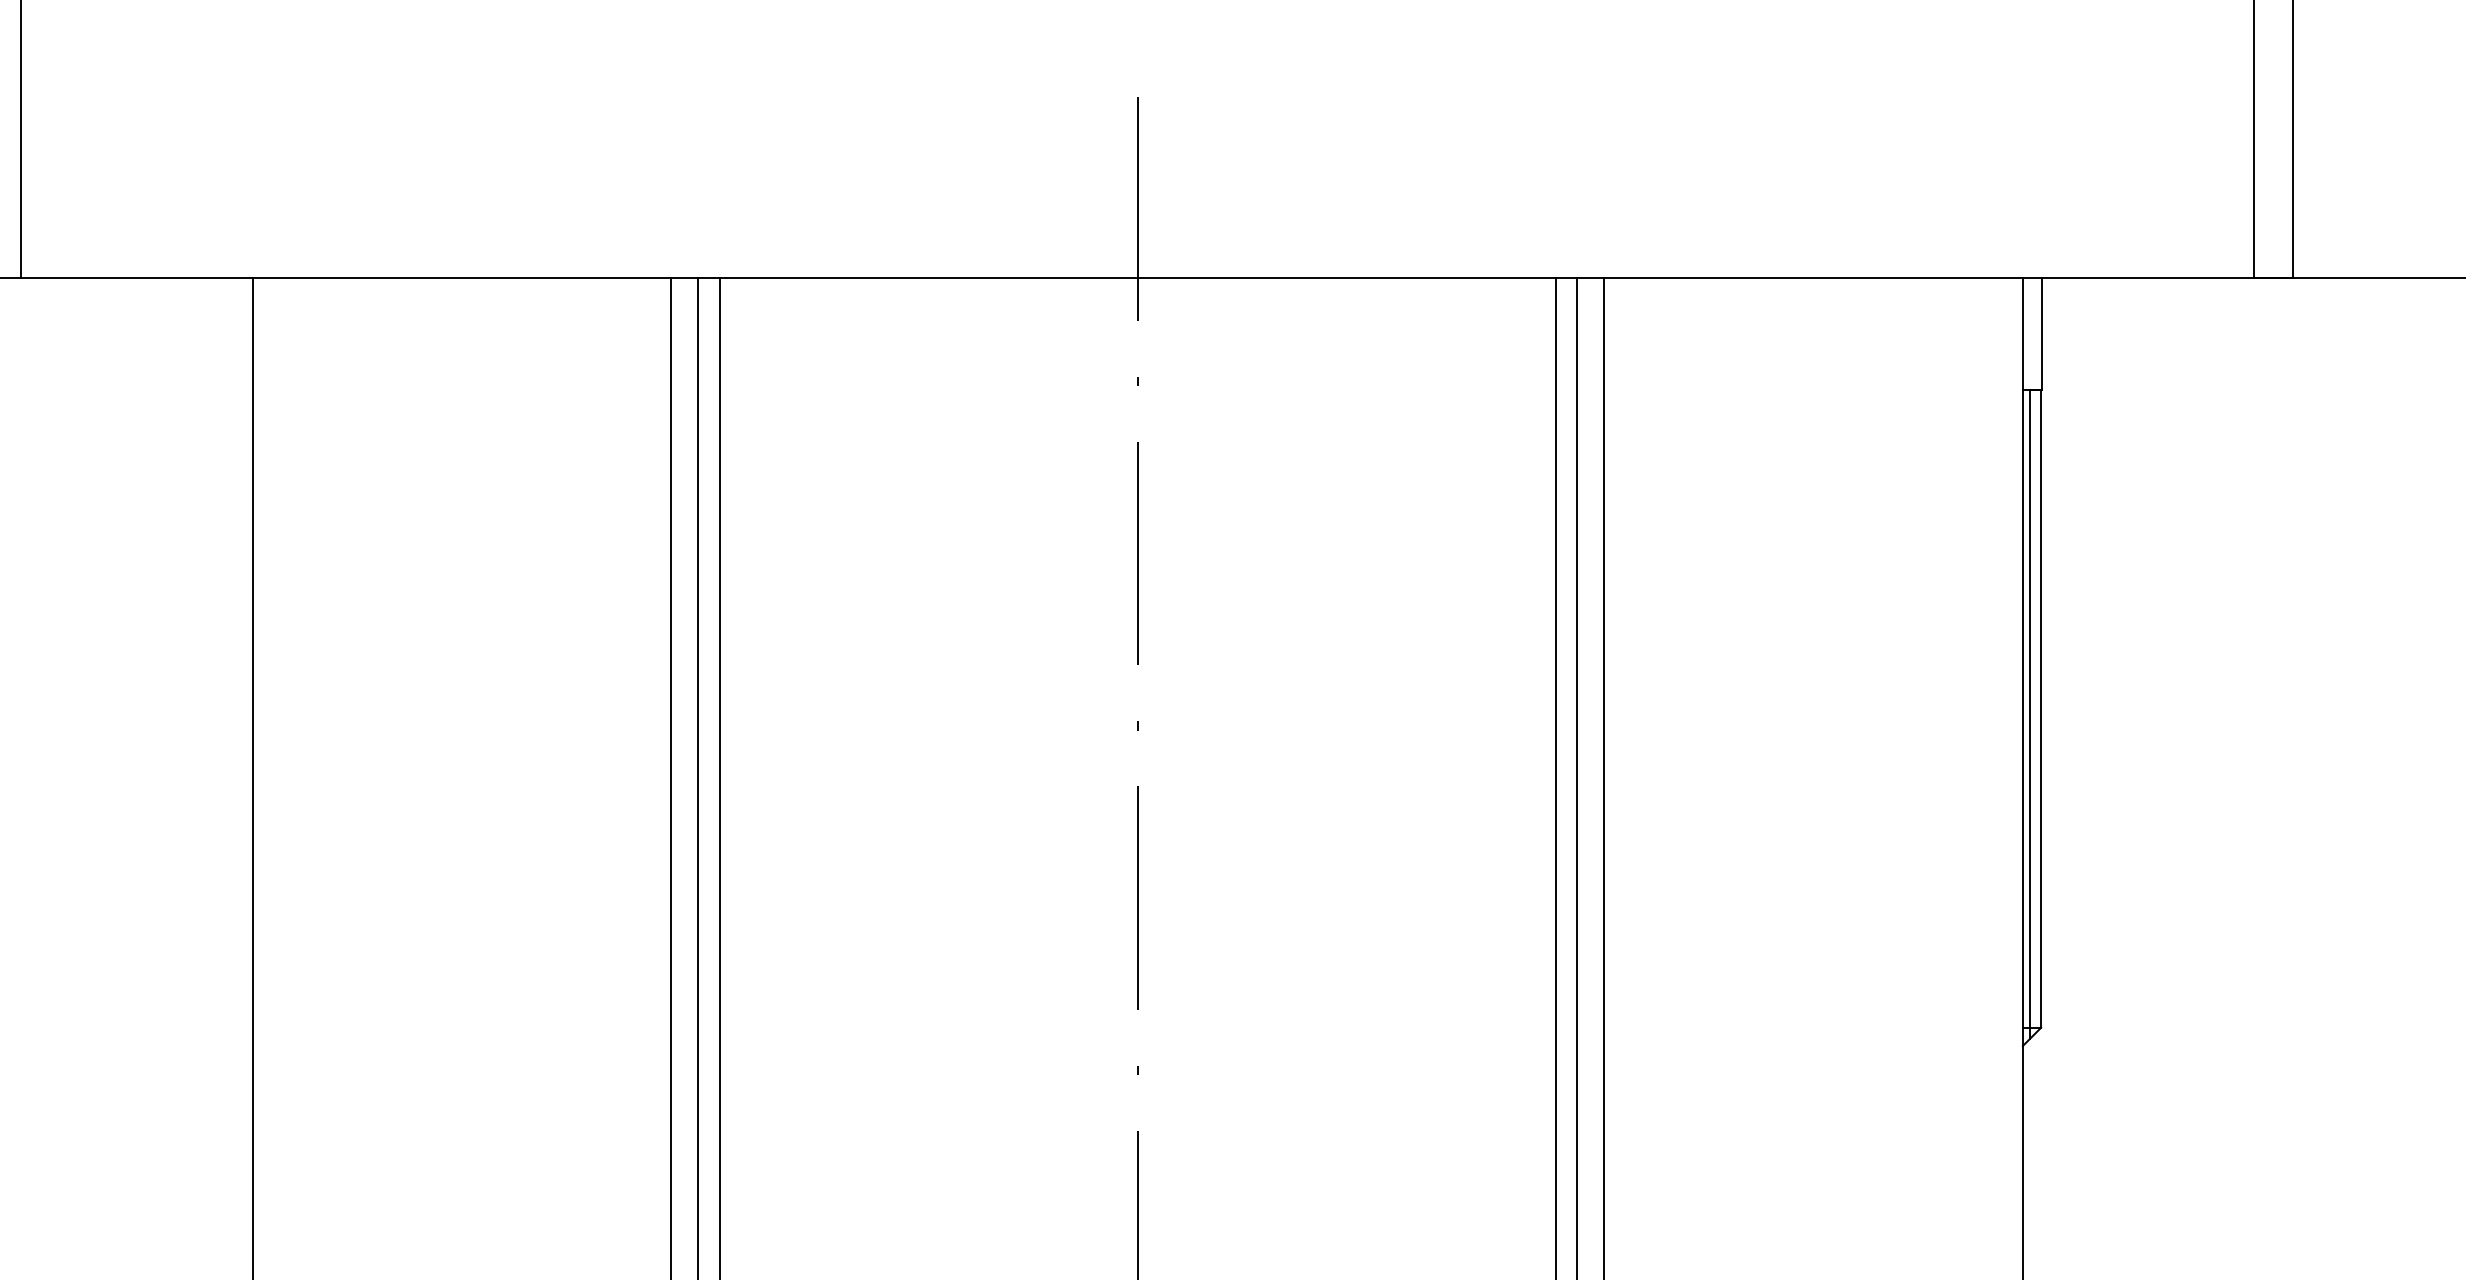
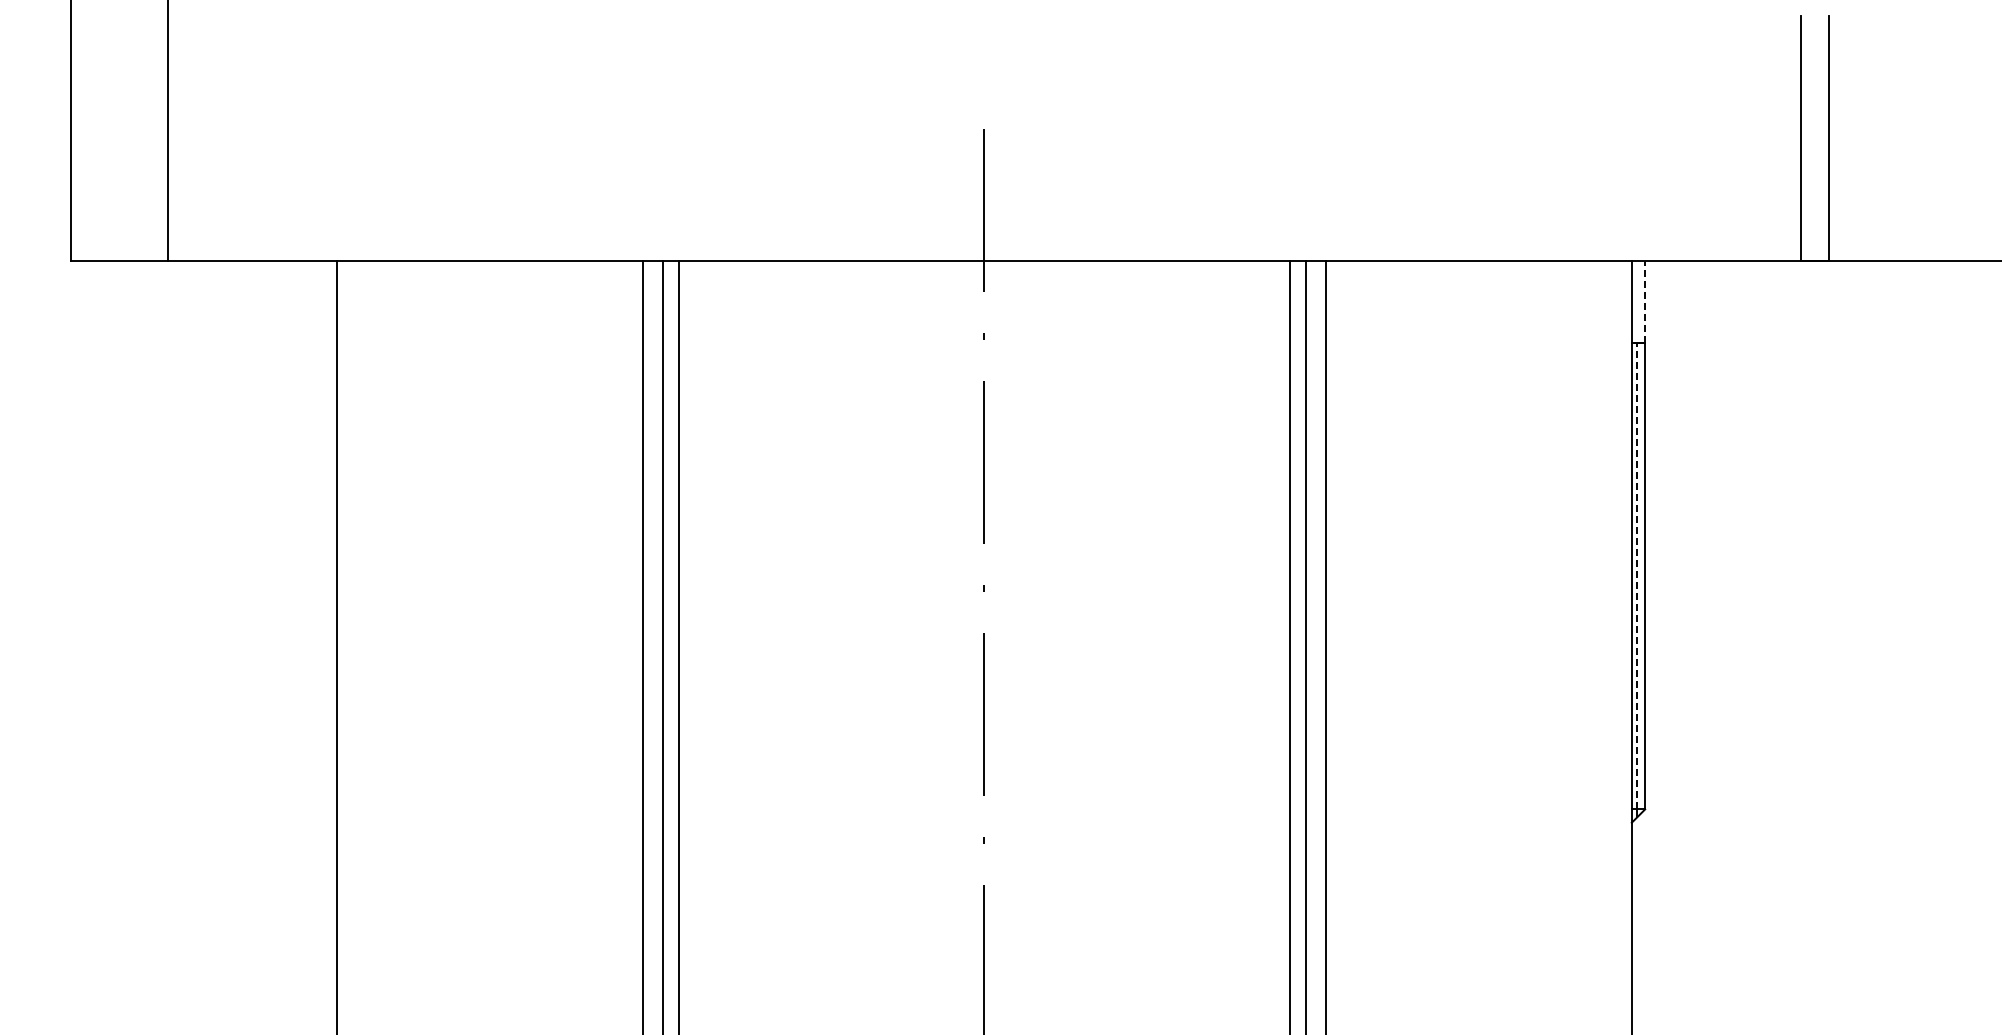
line: (2041, 333) -> (1645, 301), solid -> dashed
line: (2030, 707) -> (1637, 575), solid -> dashed

